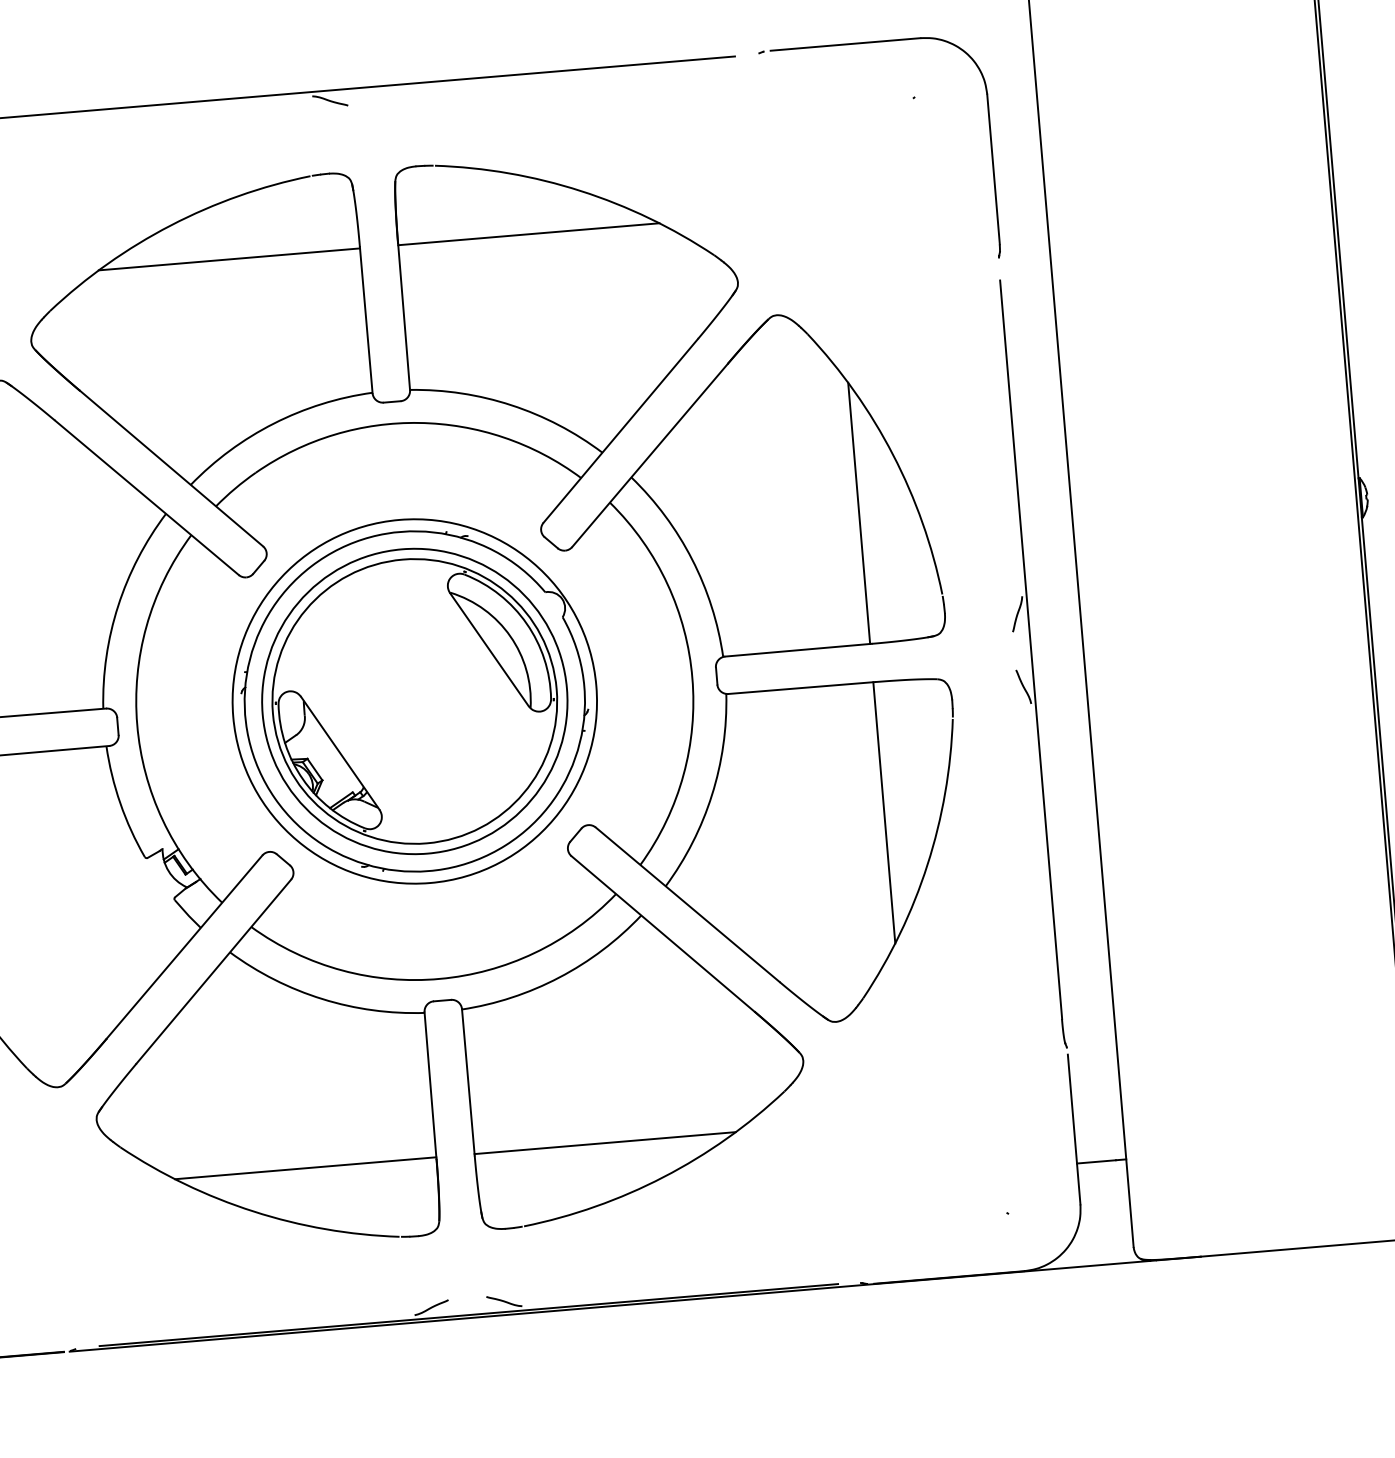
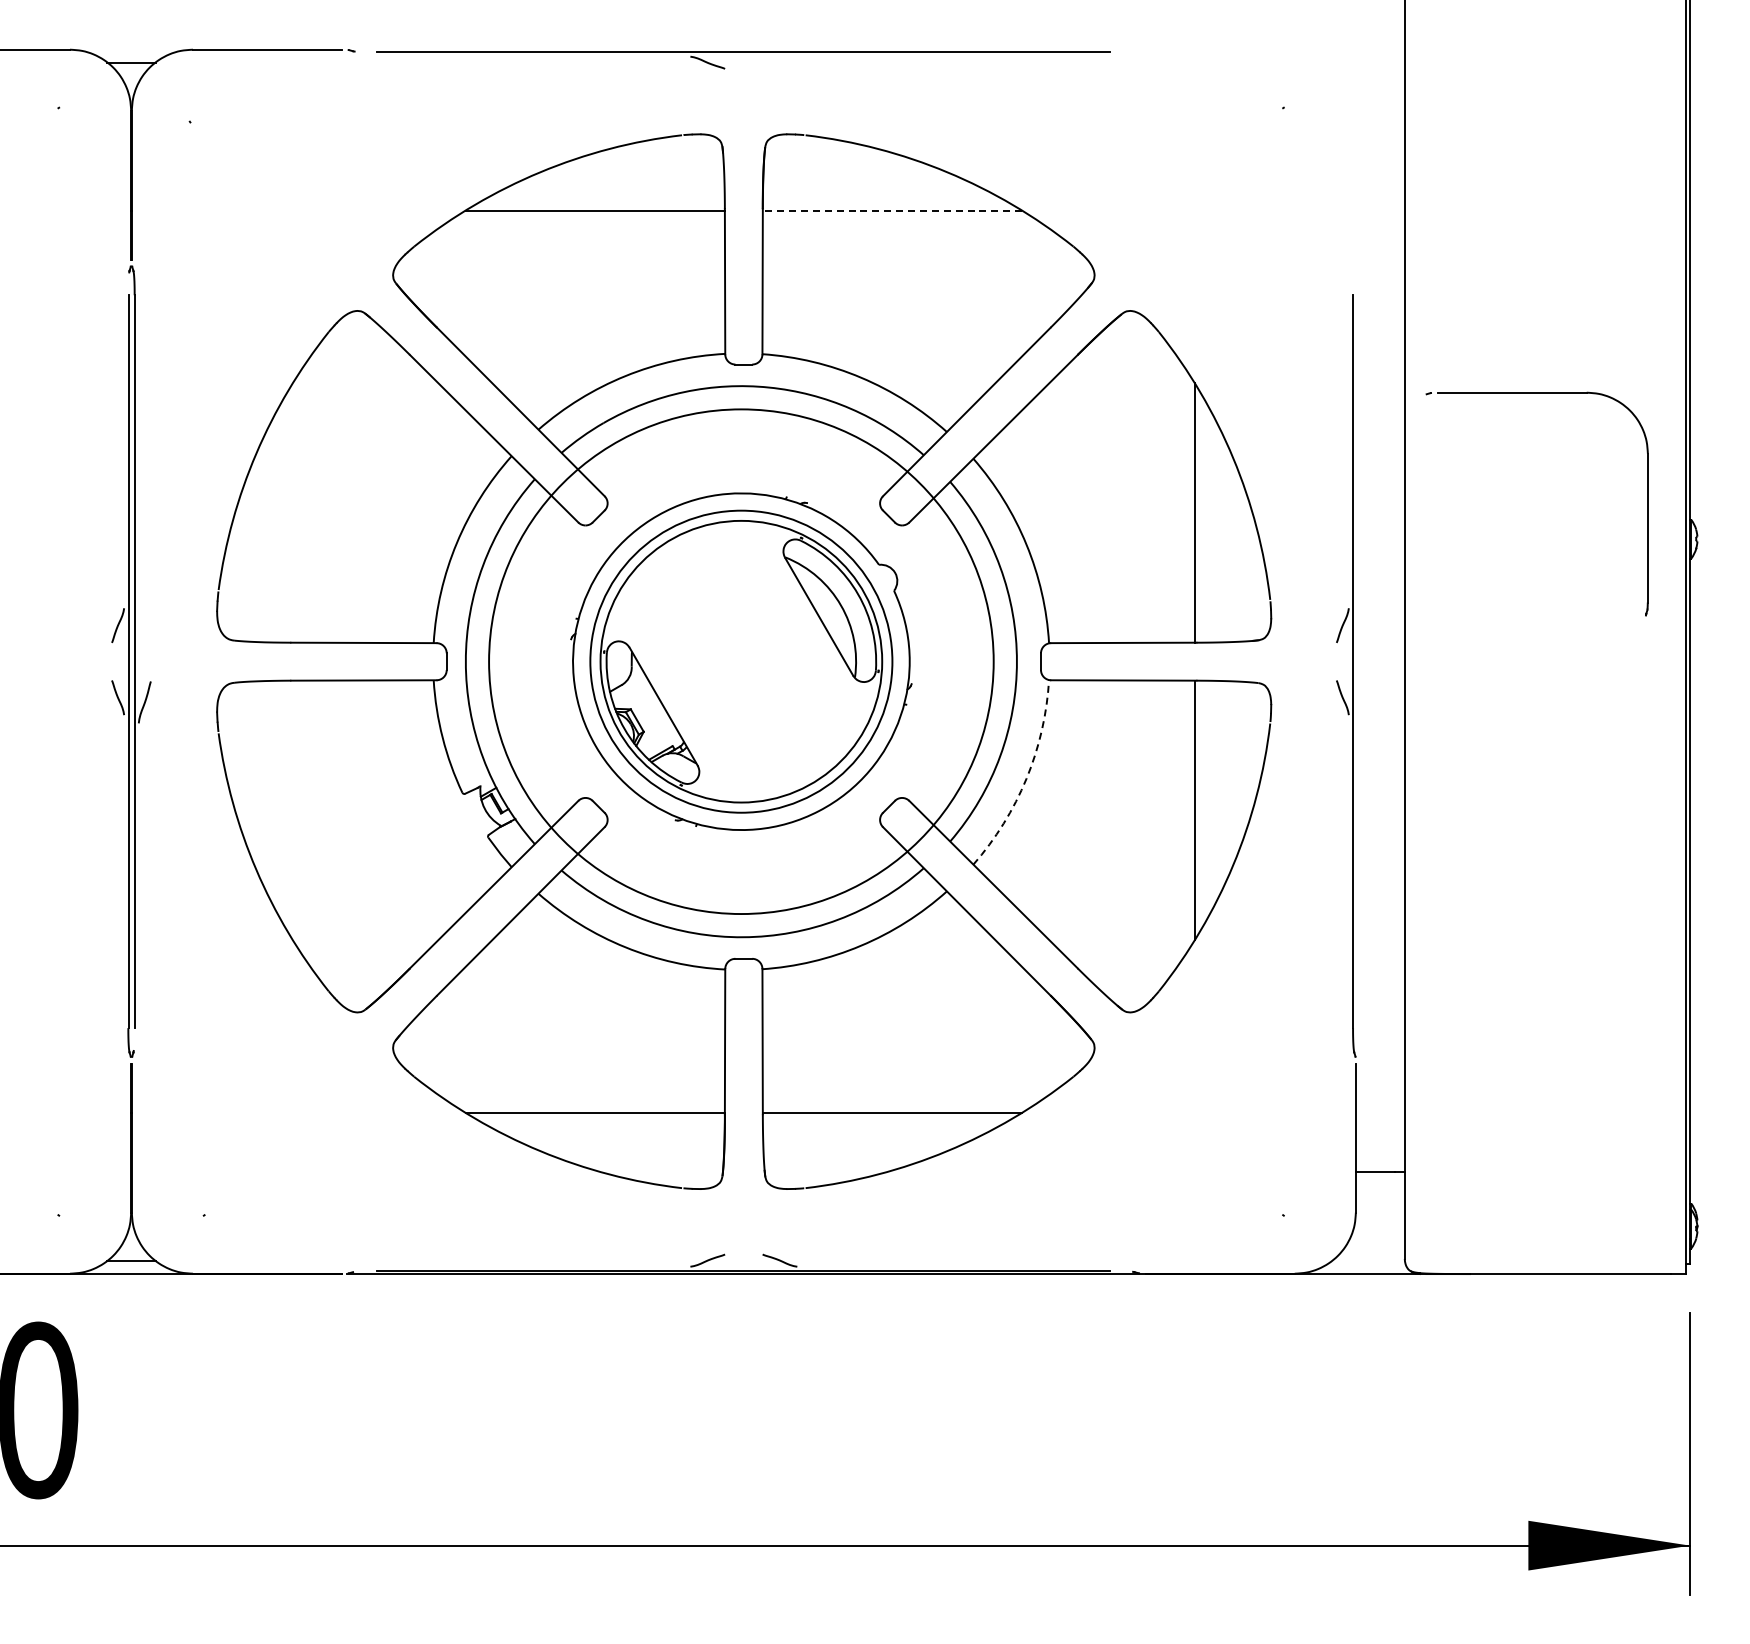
part: (869, 43) -> (1536, 393), moved
line: (528, 234) -> (892, 210), solid -> dashed
circle: (414, 701) -> (741, 661), size x1.4
arc: (711, 795) -> (1026, 778), solid -> dashed

